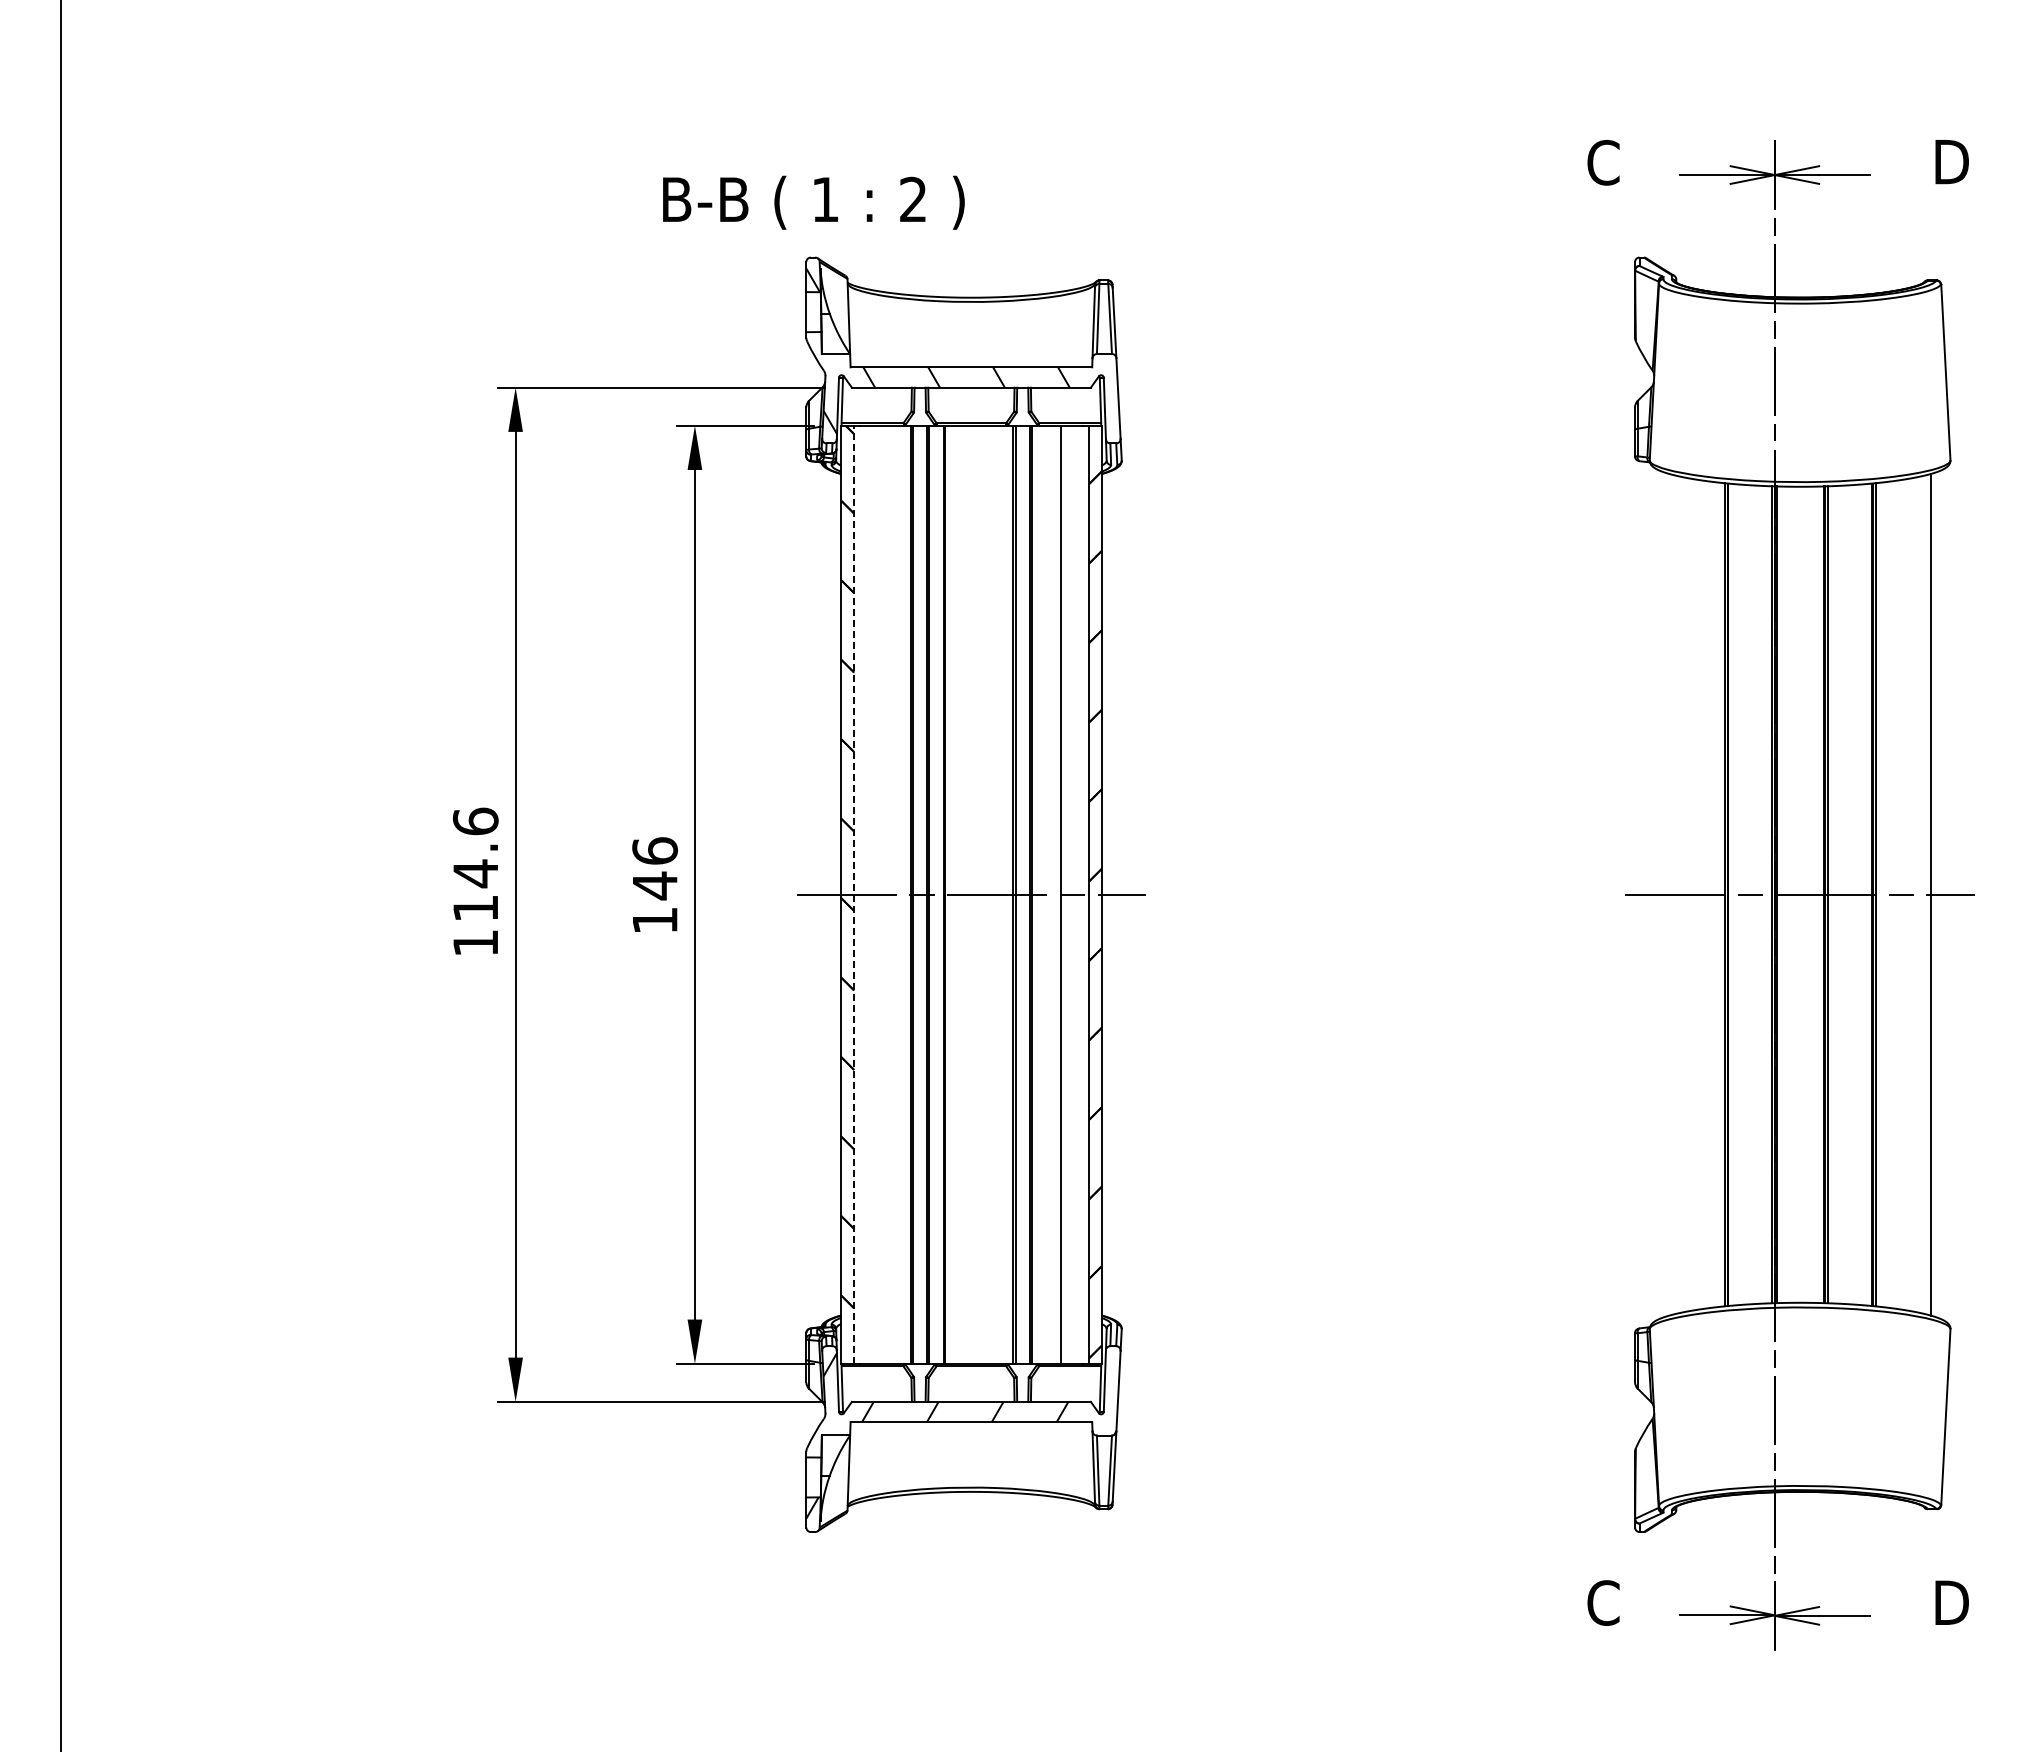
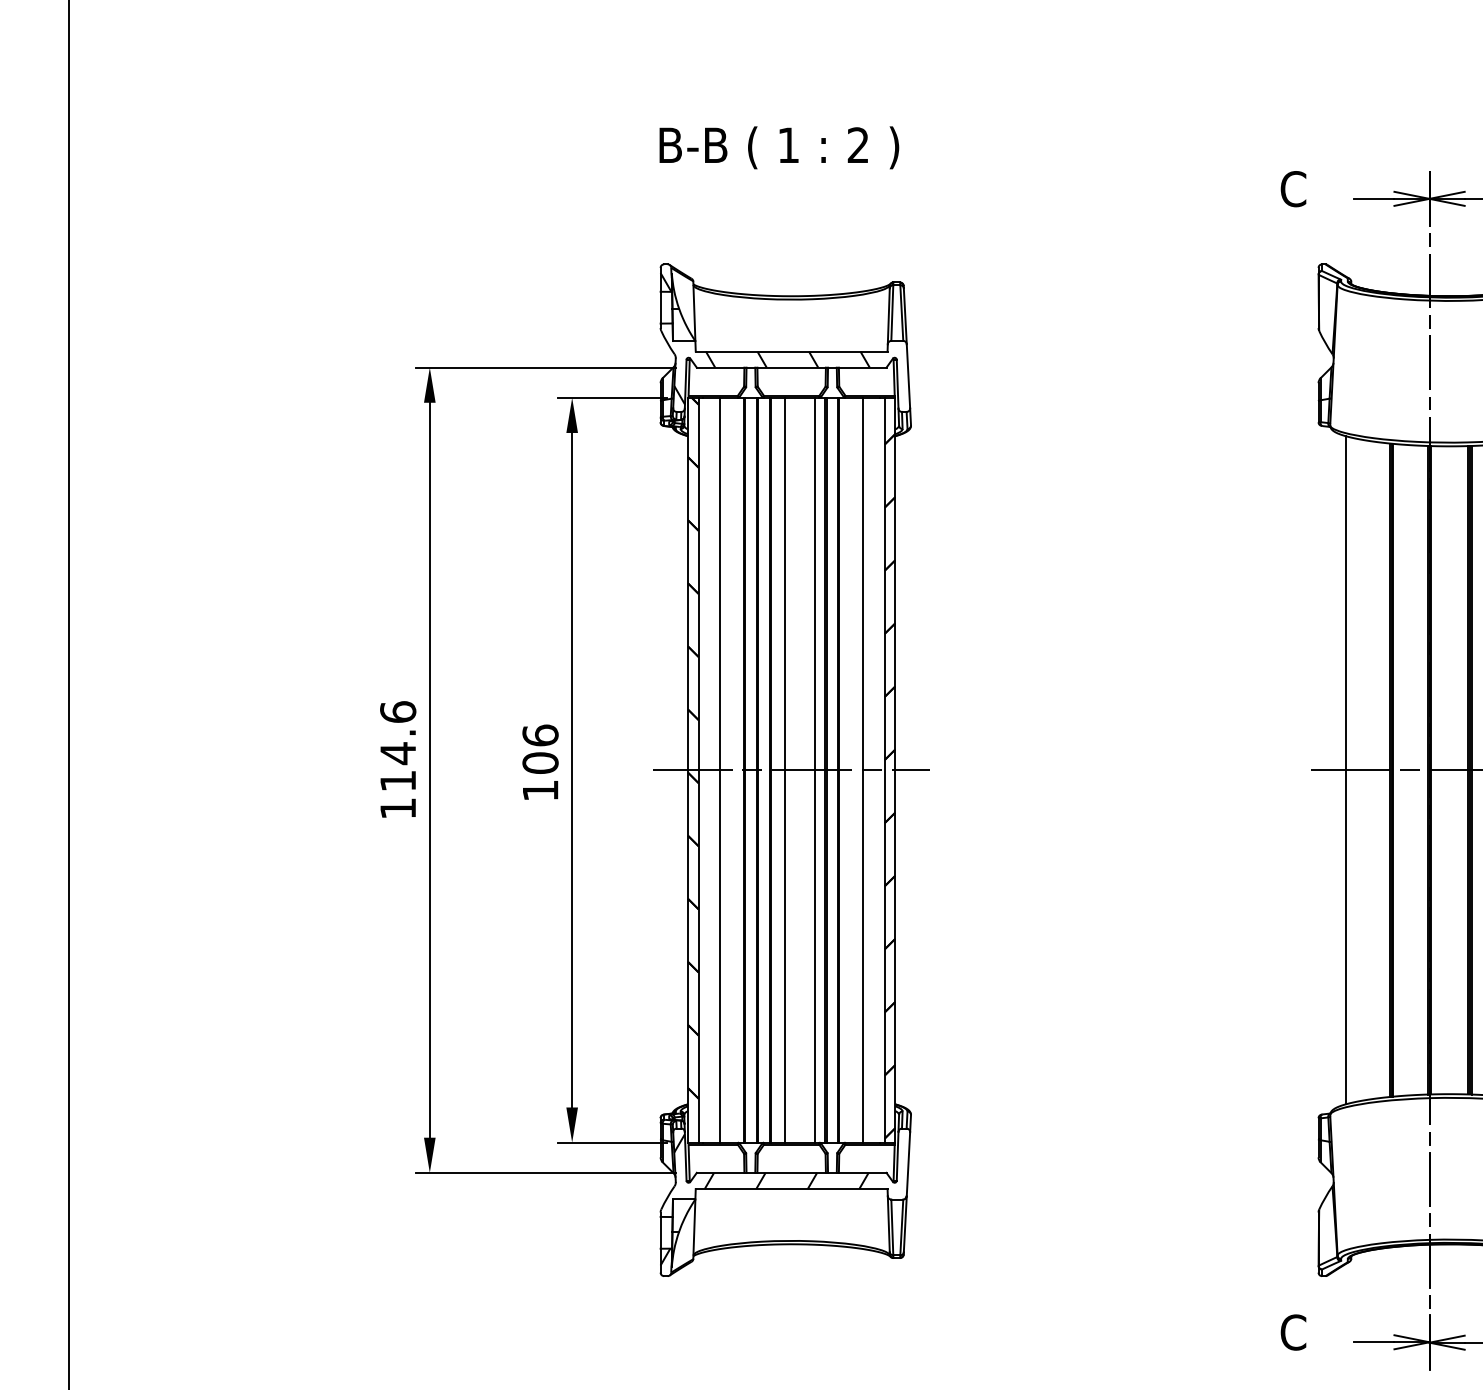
text: (813, 202) -> (779, 147), moved
text: (654, 885) -> (540, 762), 146 -> 106
line: (854, 894) -> (698, 770), dashed -> solid
line: (881, 894) -> (720, 770), added
line: (962, 894) -> (784, 770), added
line: (1000, 894) -> (814, 770), added
line: (1669, 894) -> (1345, 770), added

